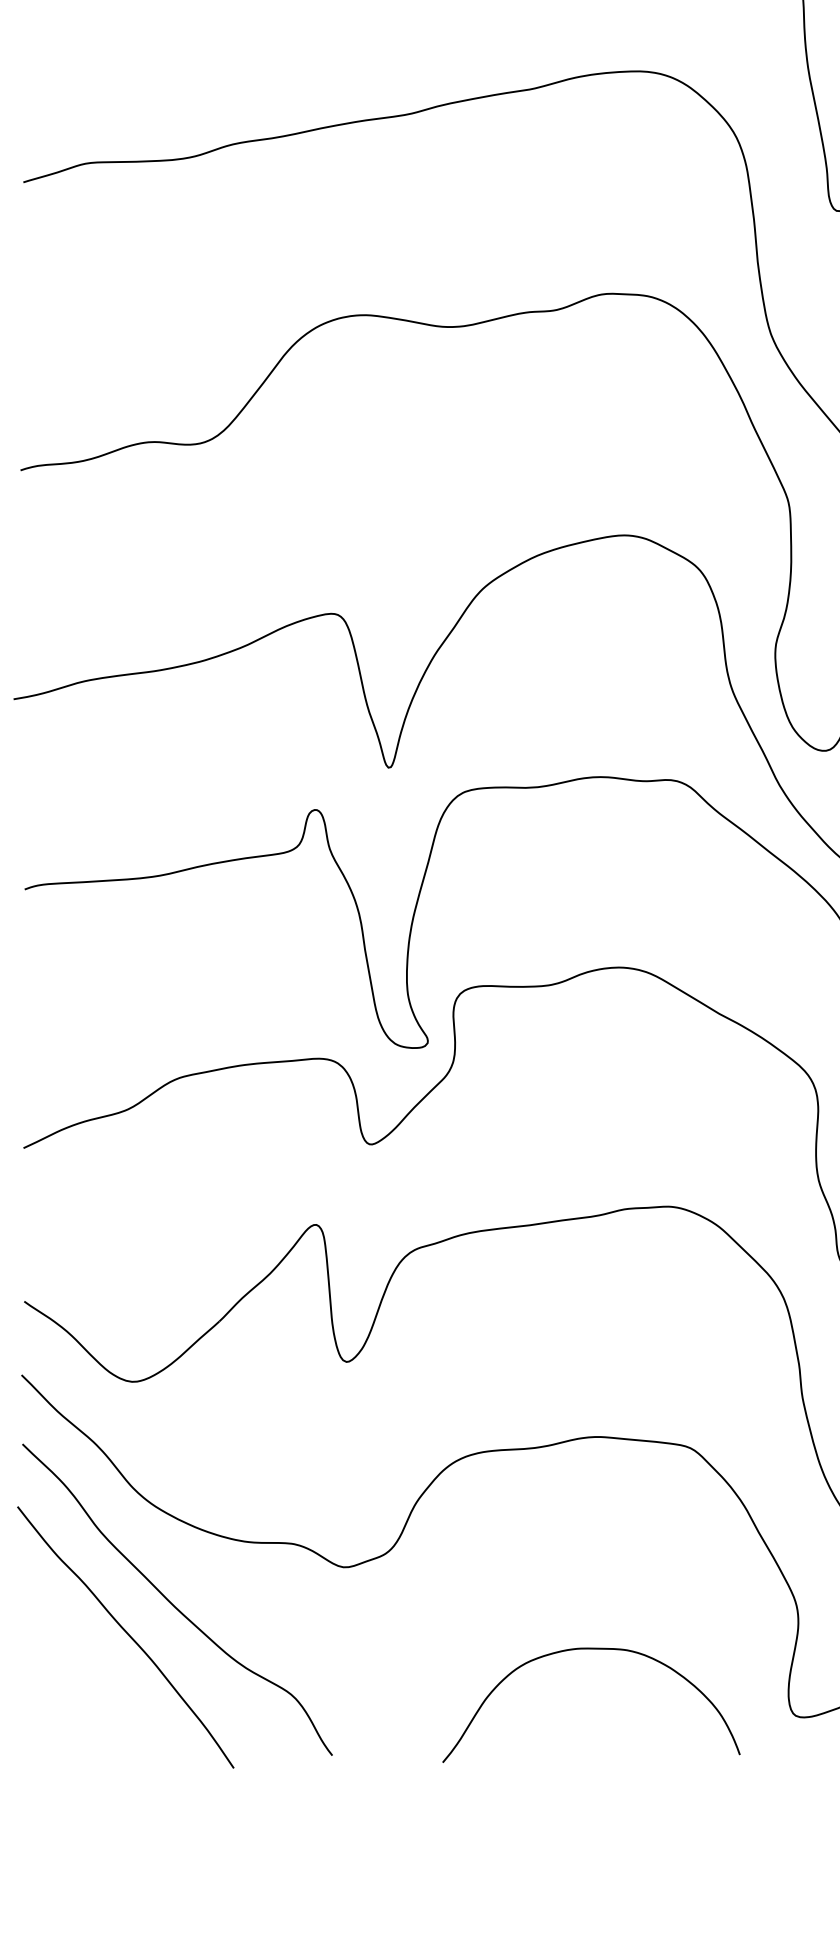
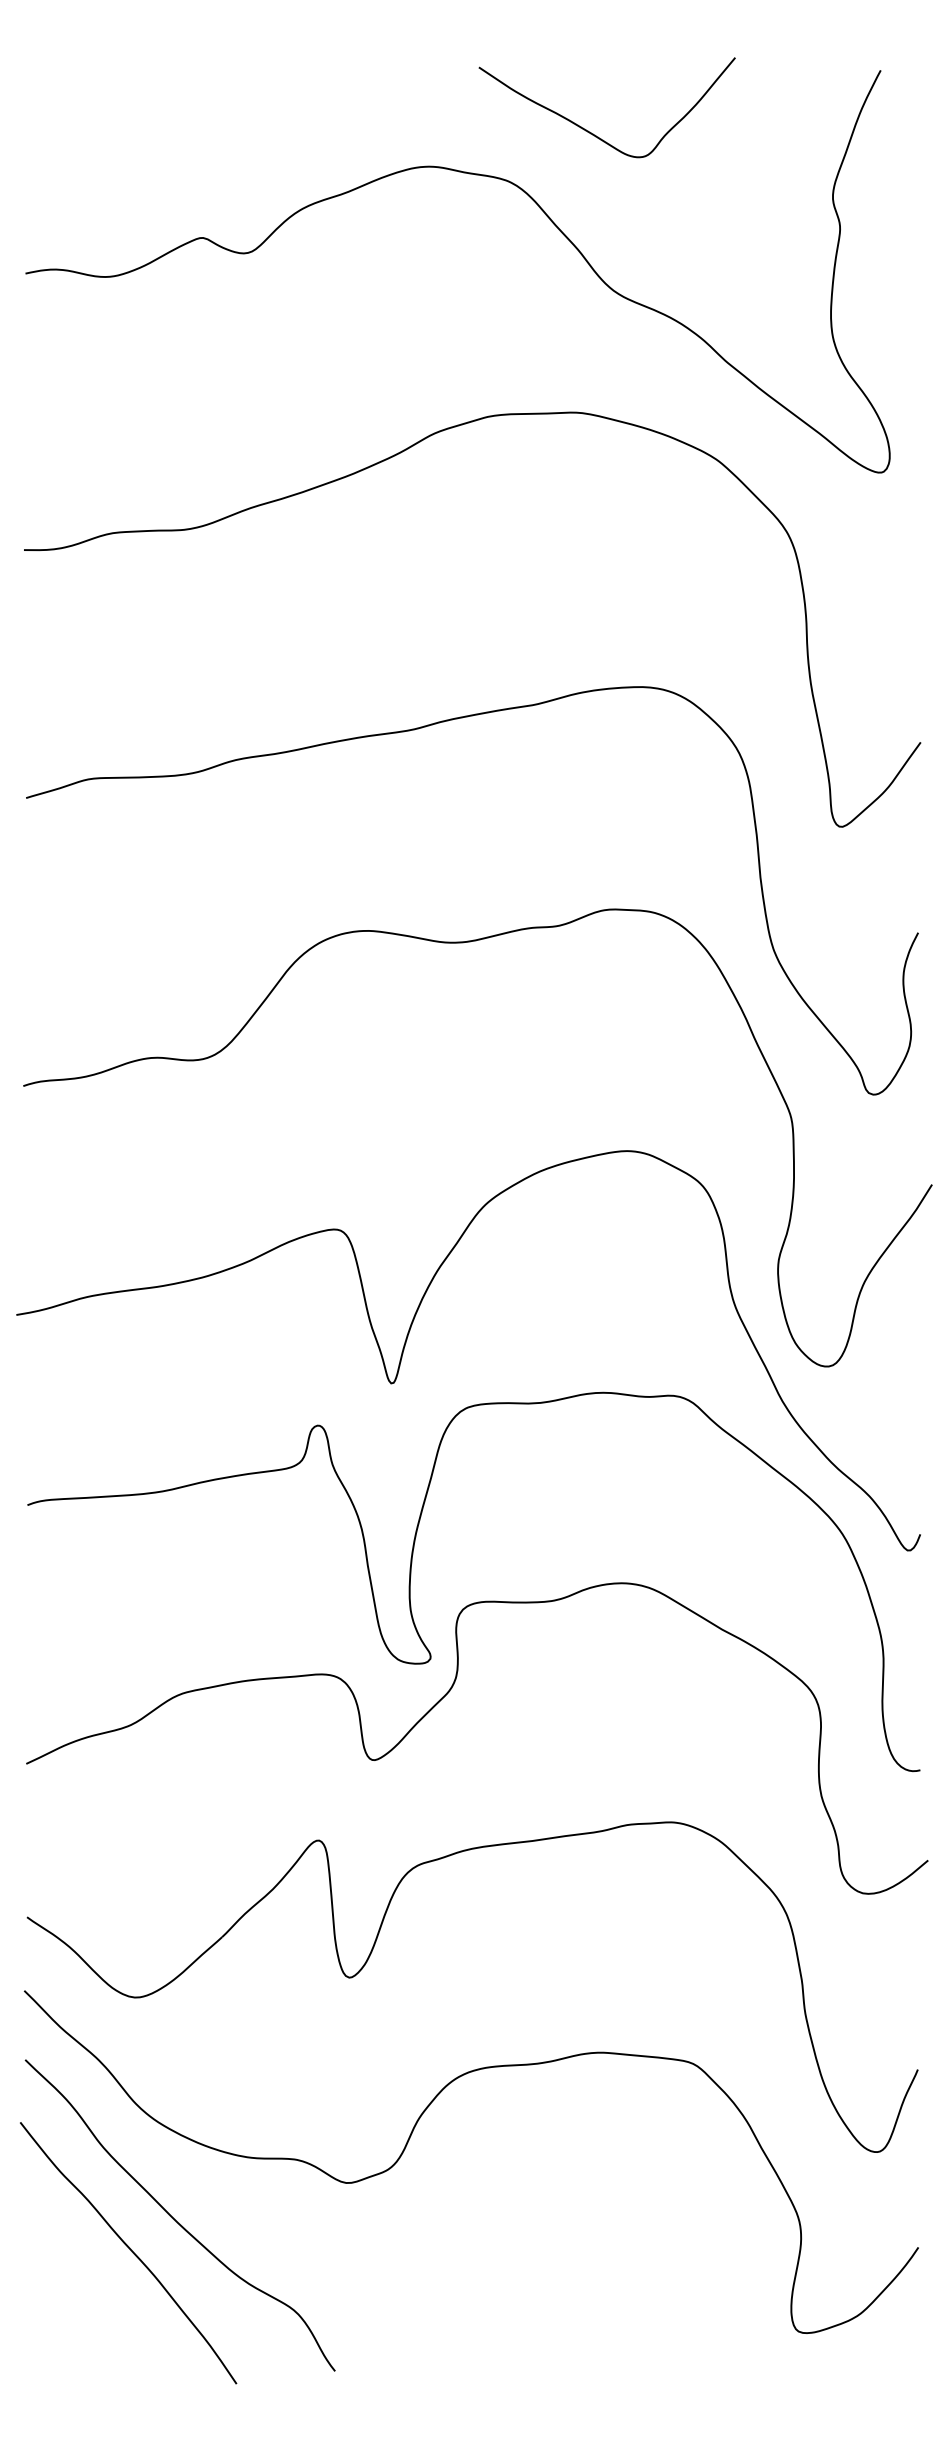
curve: (591, 1649) -> (594, 2265), removed

